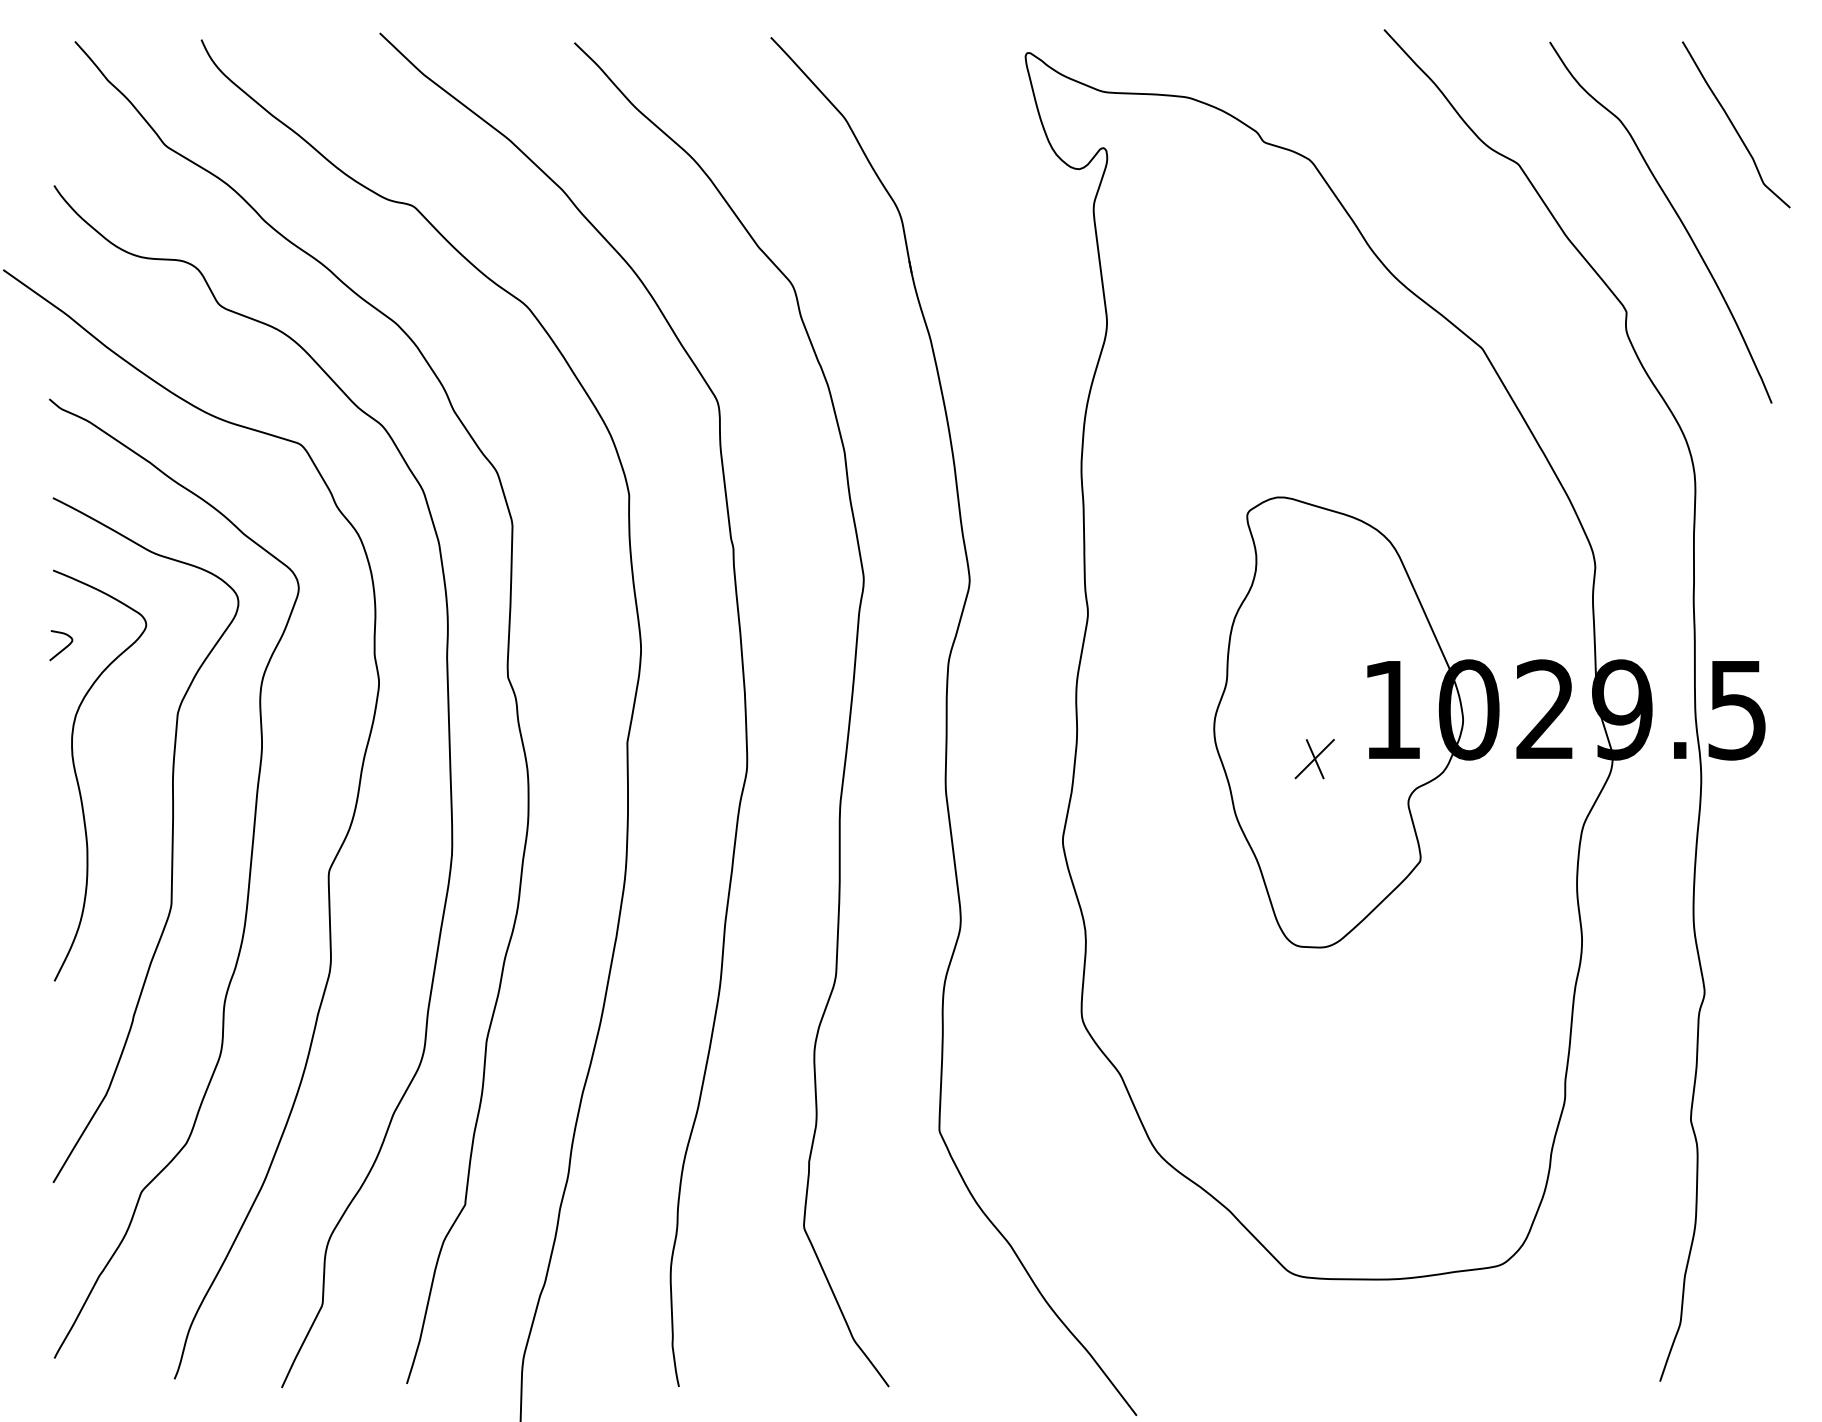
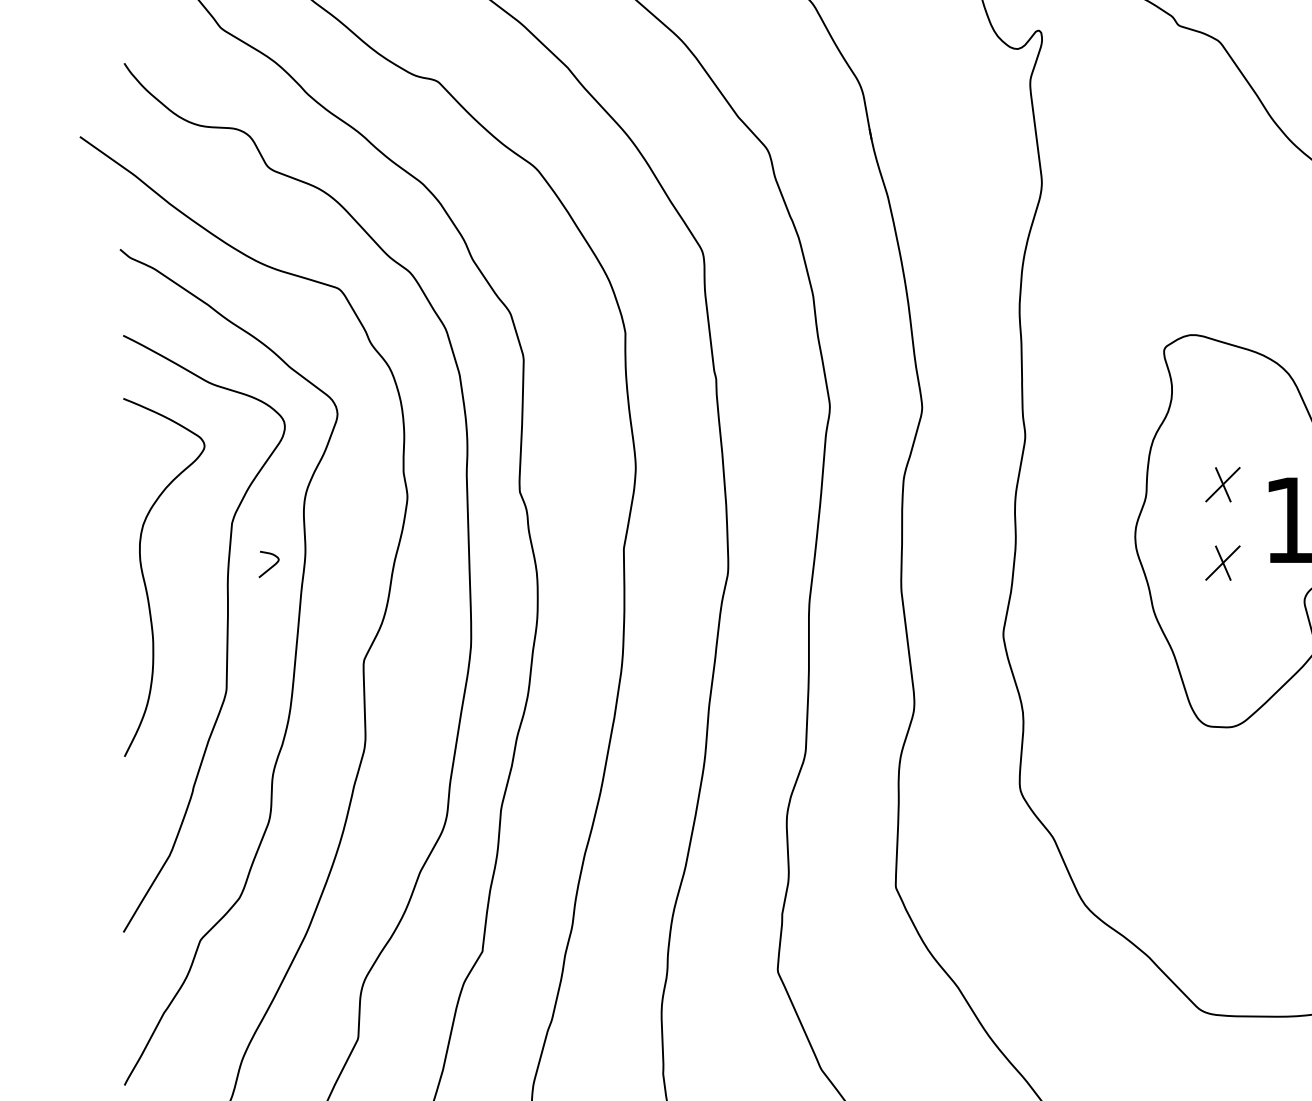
curve: (64, 647) -> (271, 566), moved
part: (1314, 669) -> (1222, 485), added

